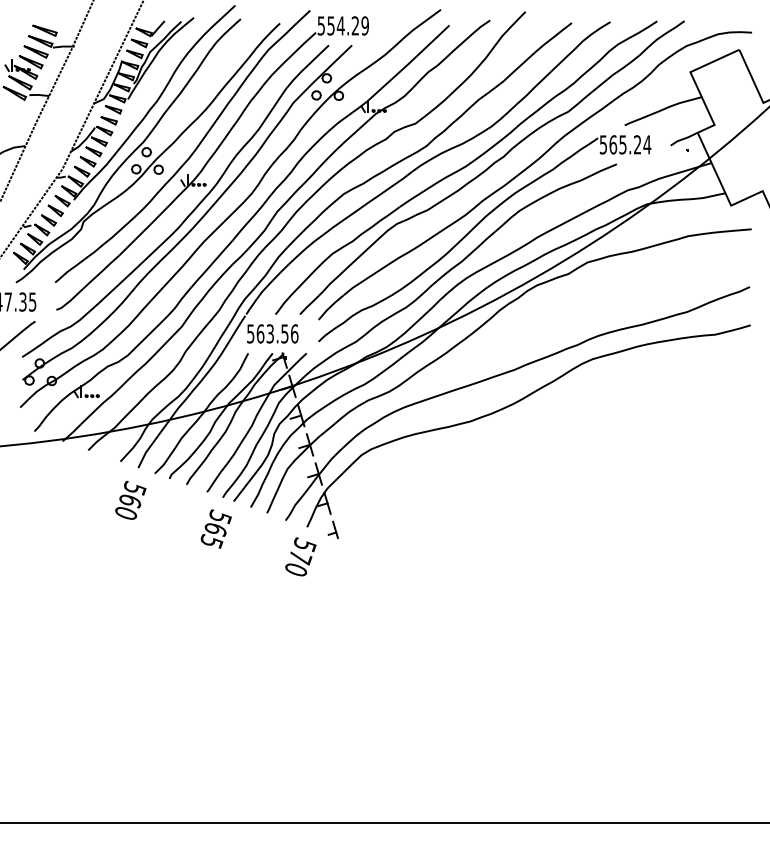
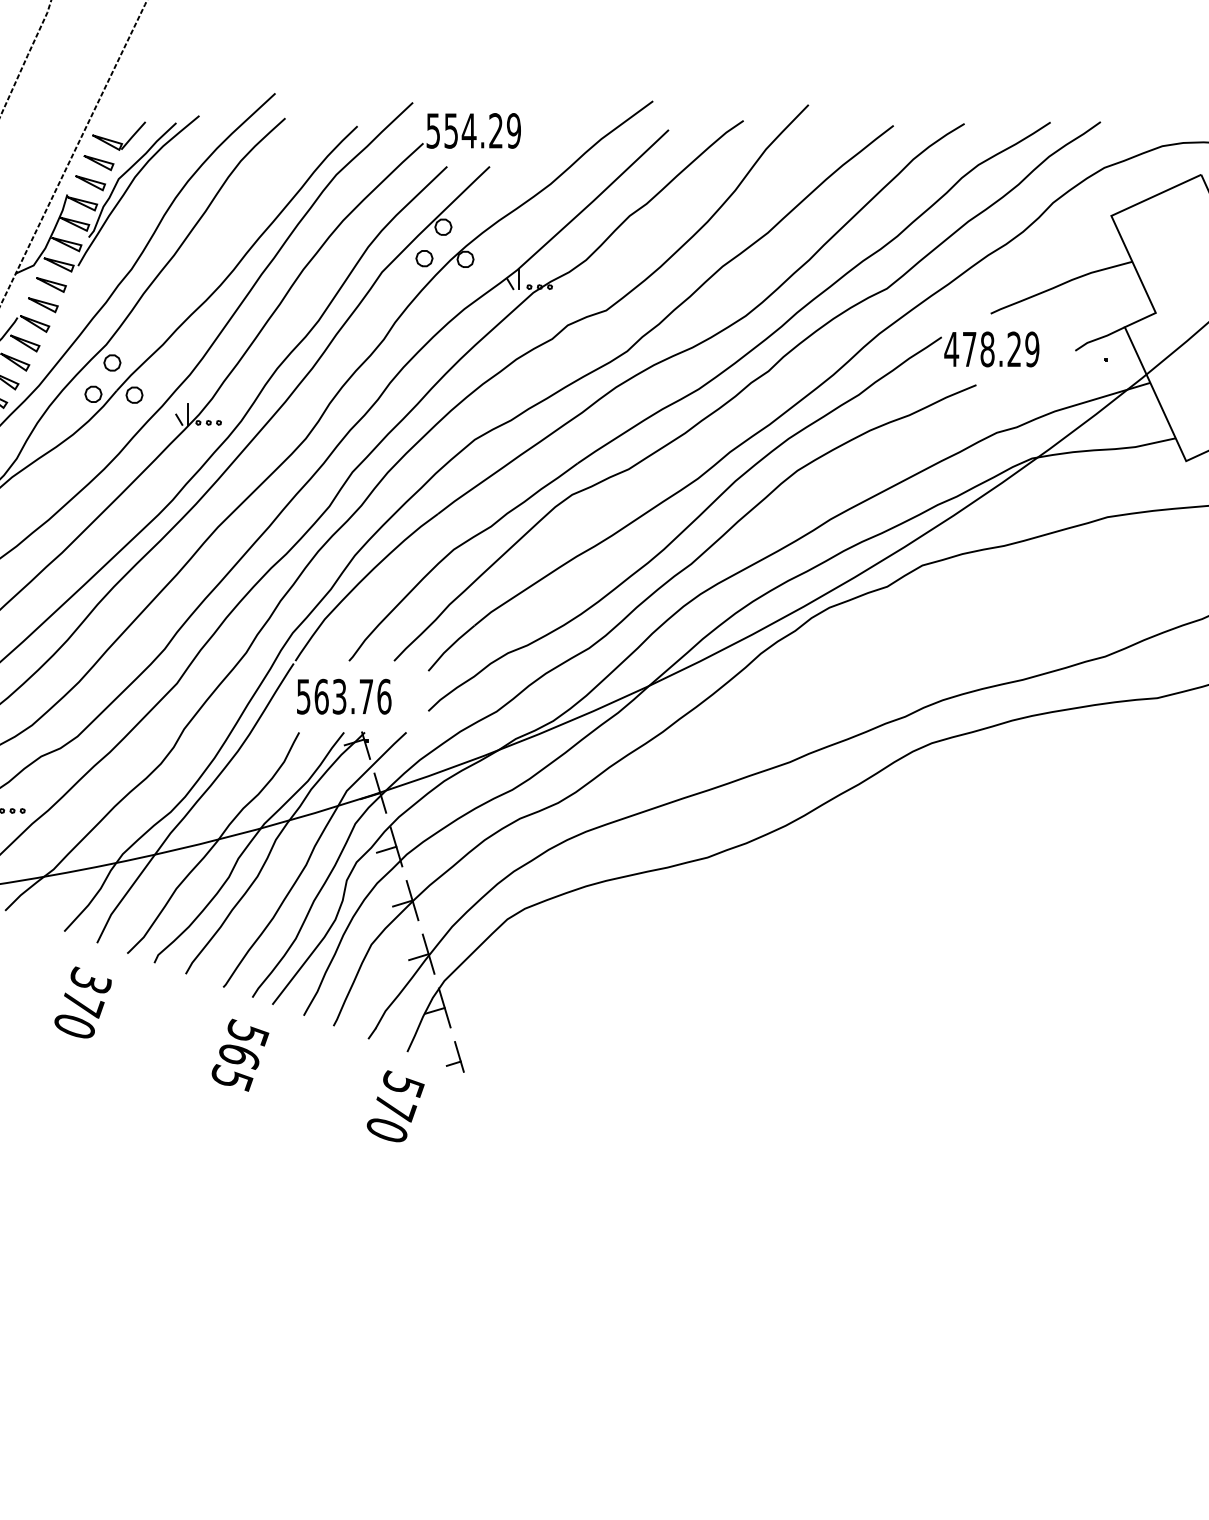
text: (625, 144) -> (992, 348), 565.24 -> 478.29
text: (284, 333) -> (365, 695), 563.56 -> 563.76
text: (132, 496) -> (86, 995), 560 -> 370

